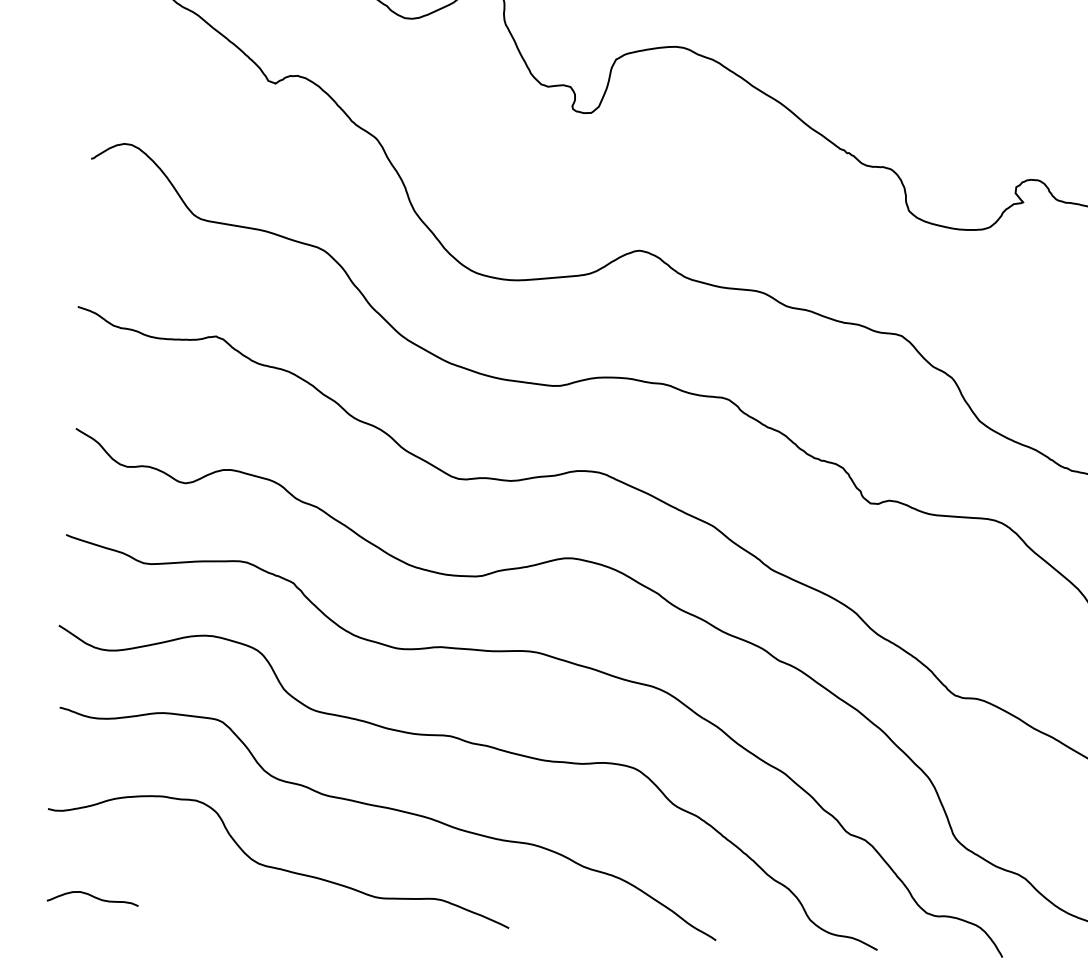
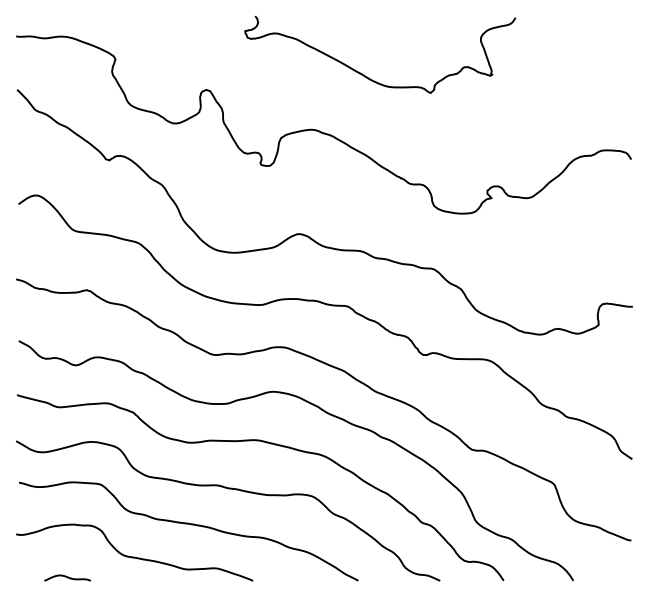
curve: (92, 896) -> (67, 577), moved

